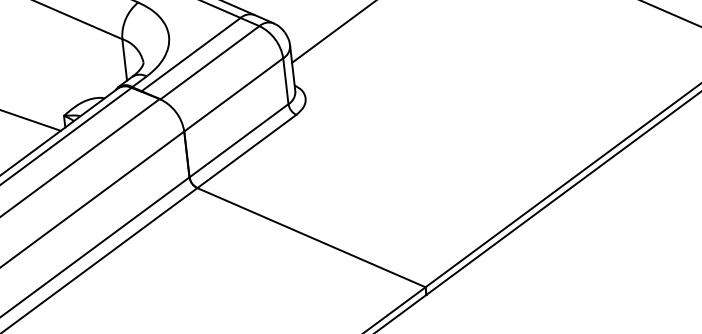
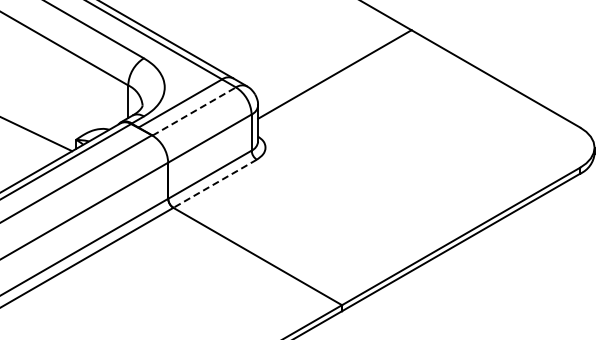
line: (210, 62) -> (194, 111), solid -> dashed
line: (246, 152) -> (214, 184), solid -> dashed

